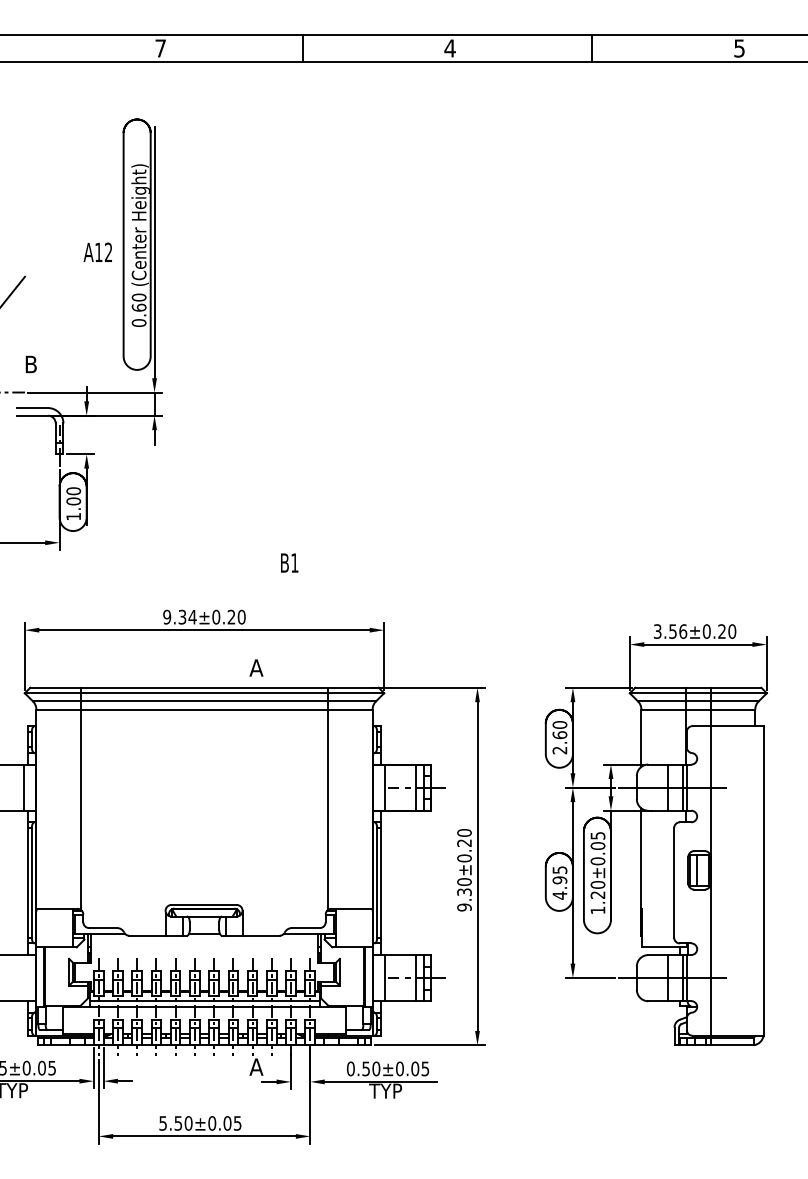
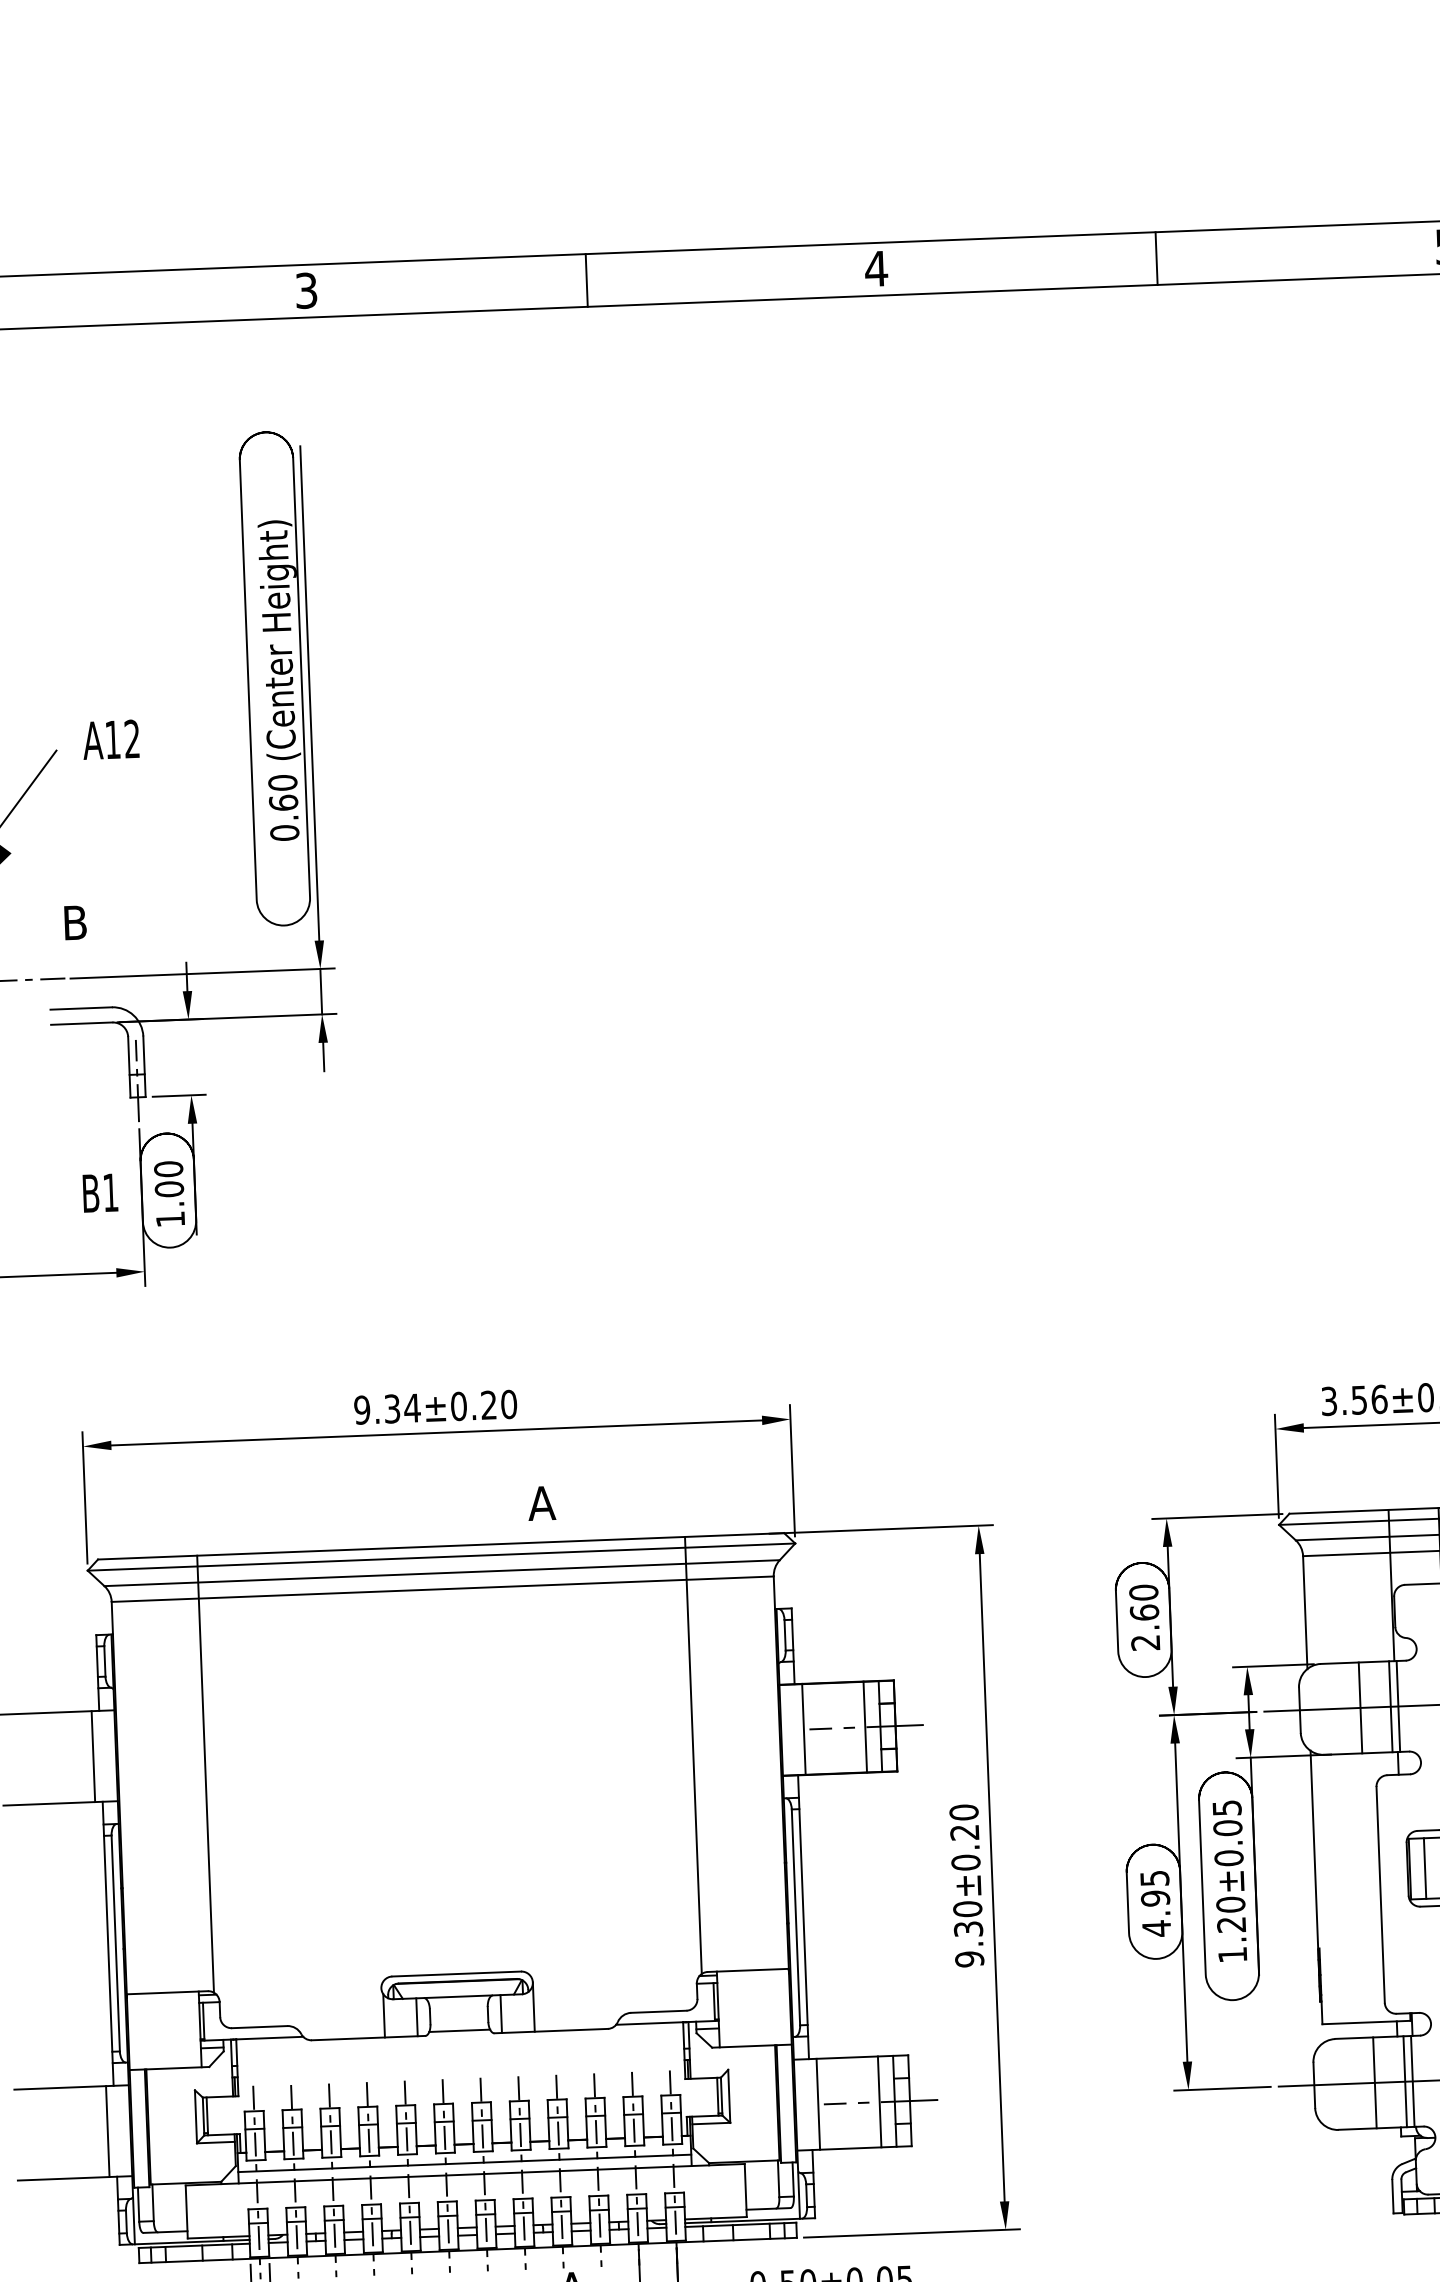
text: (160, 48) -> (306, 290), 7 -> 3
text: (97, 251) -> (110, 738), moved
text: (289, 562) -> (100, 1192), moved
line: (24, 977) -> (108, 2130), added

